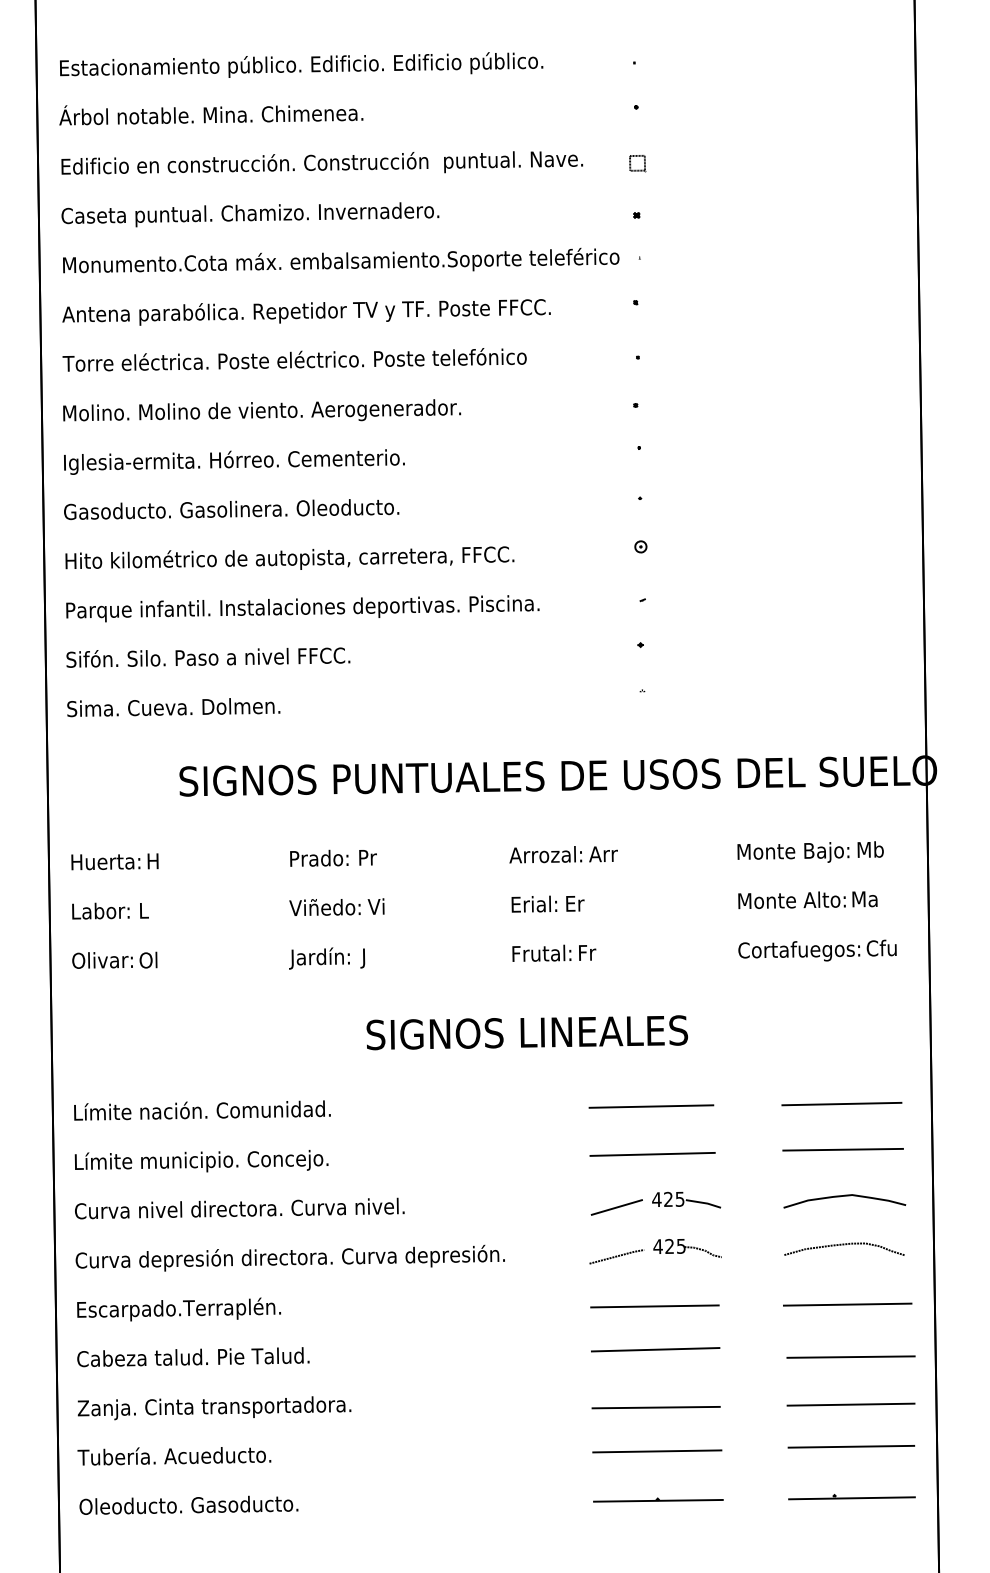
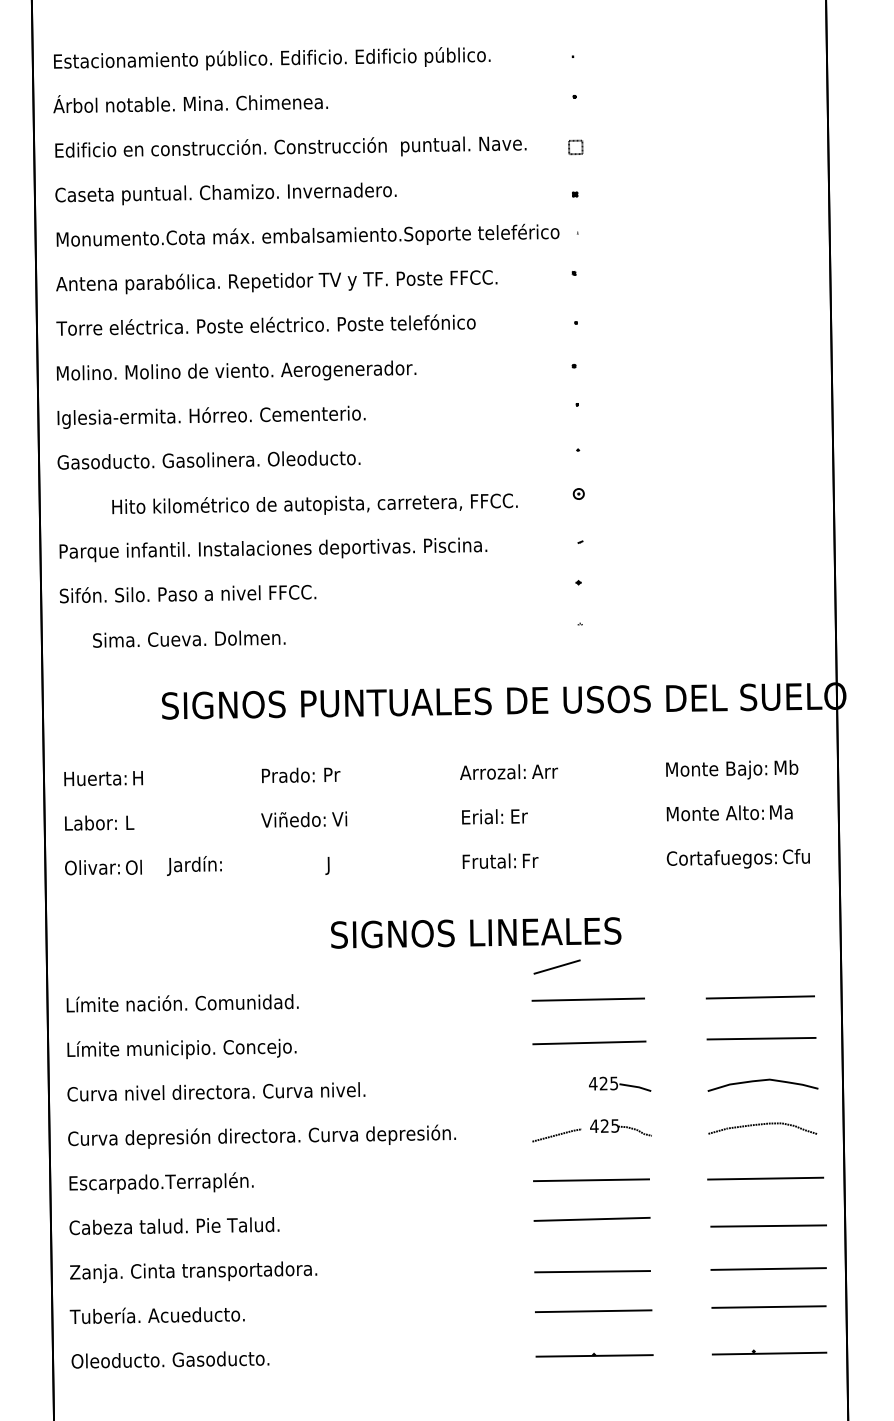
text: (289, 557) -> (314, 503), moved
text: (173, 707) -> (189, 639), moved
text: (319, 958) -> (194, 865), moved
line: (616, 1207) -> (556, 967), moved

